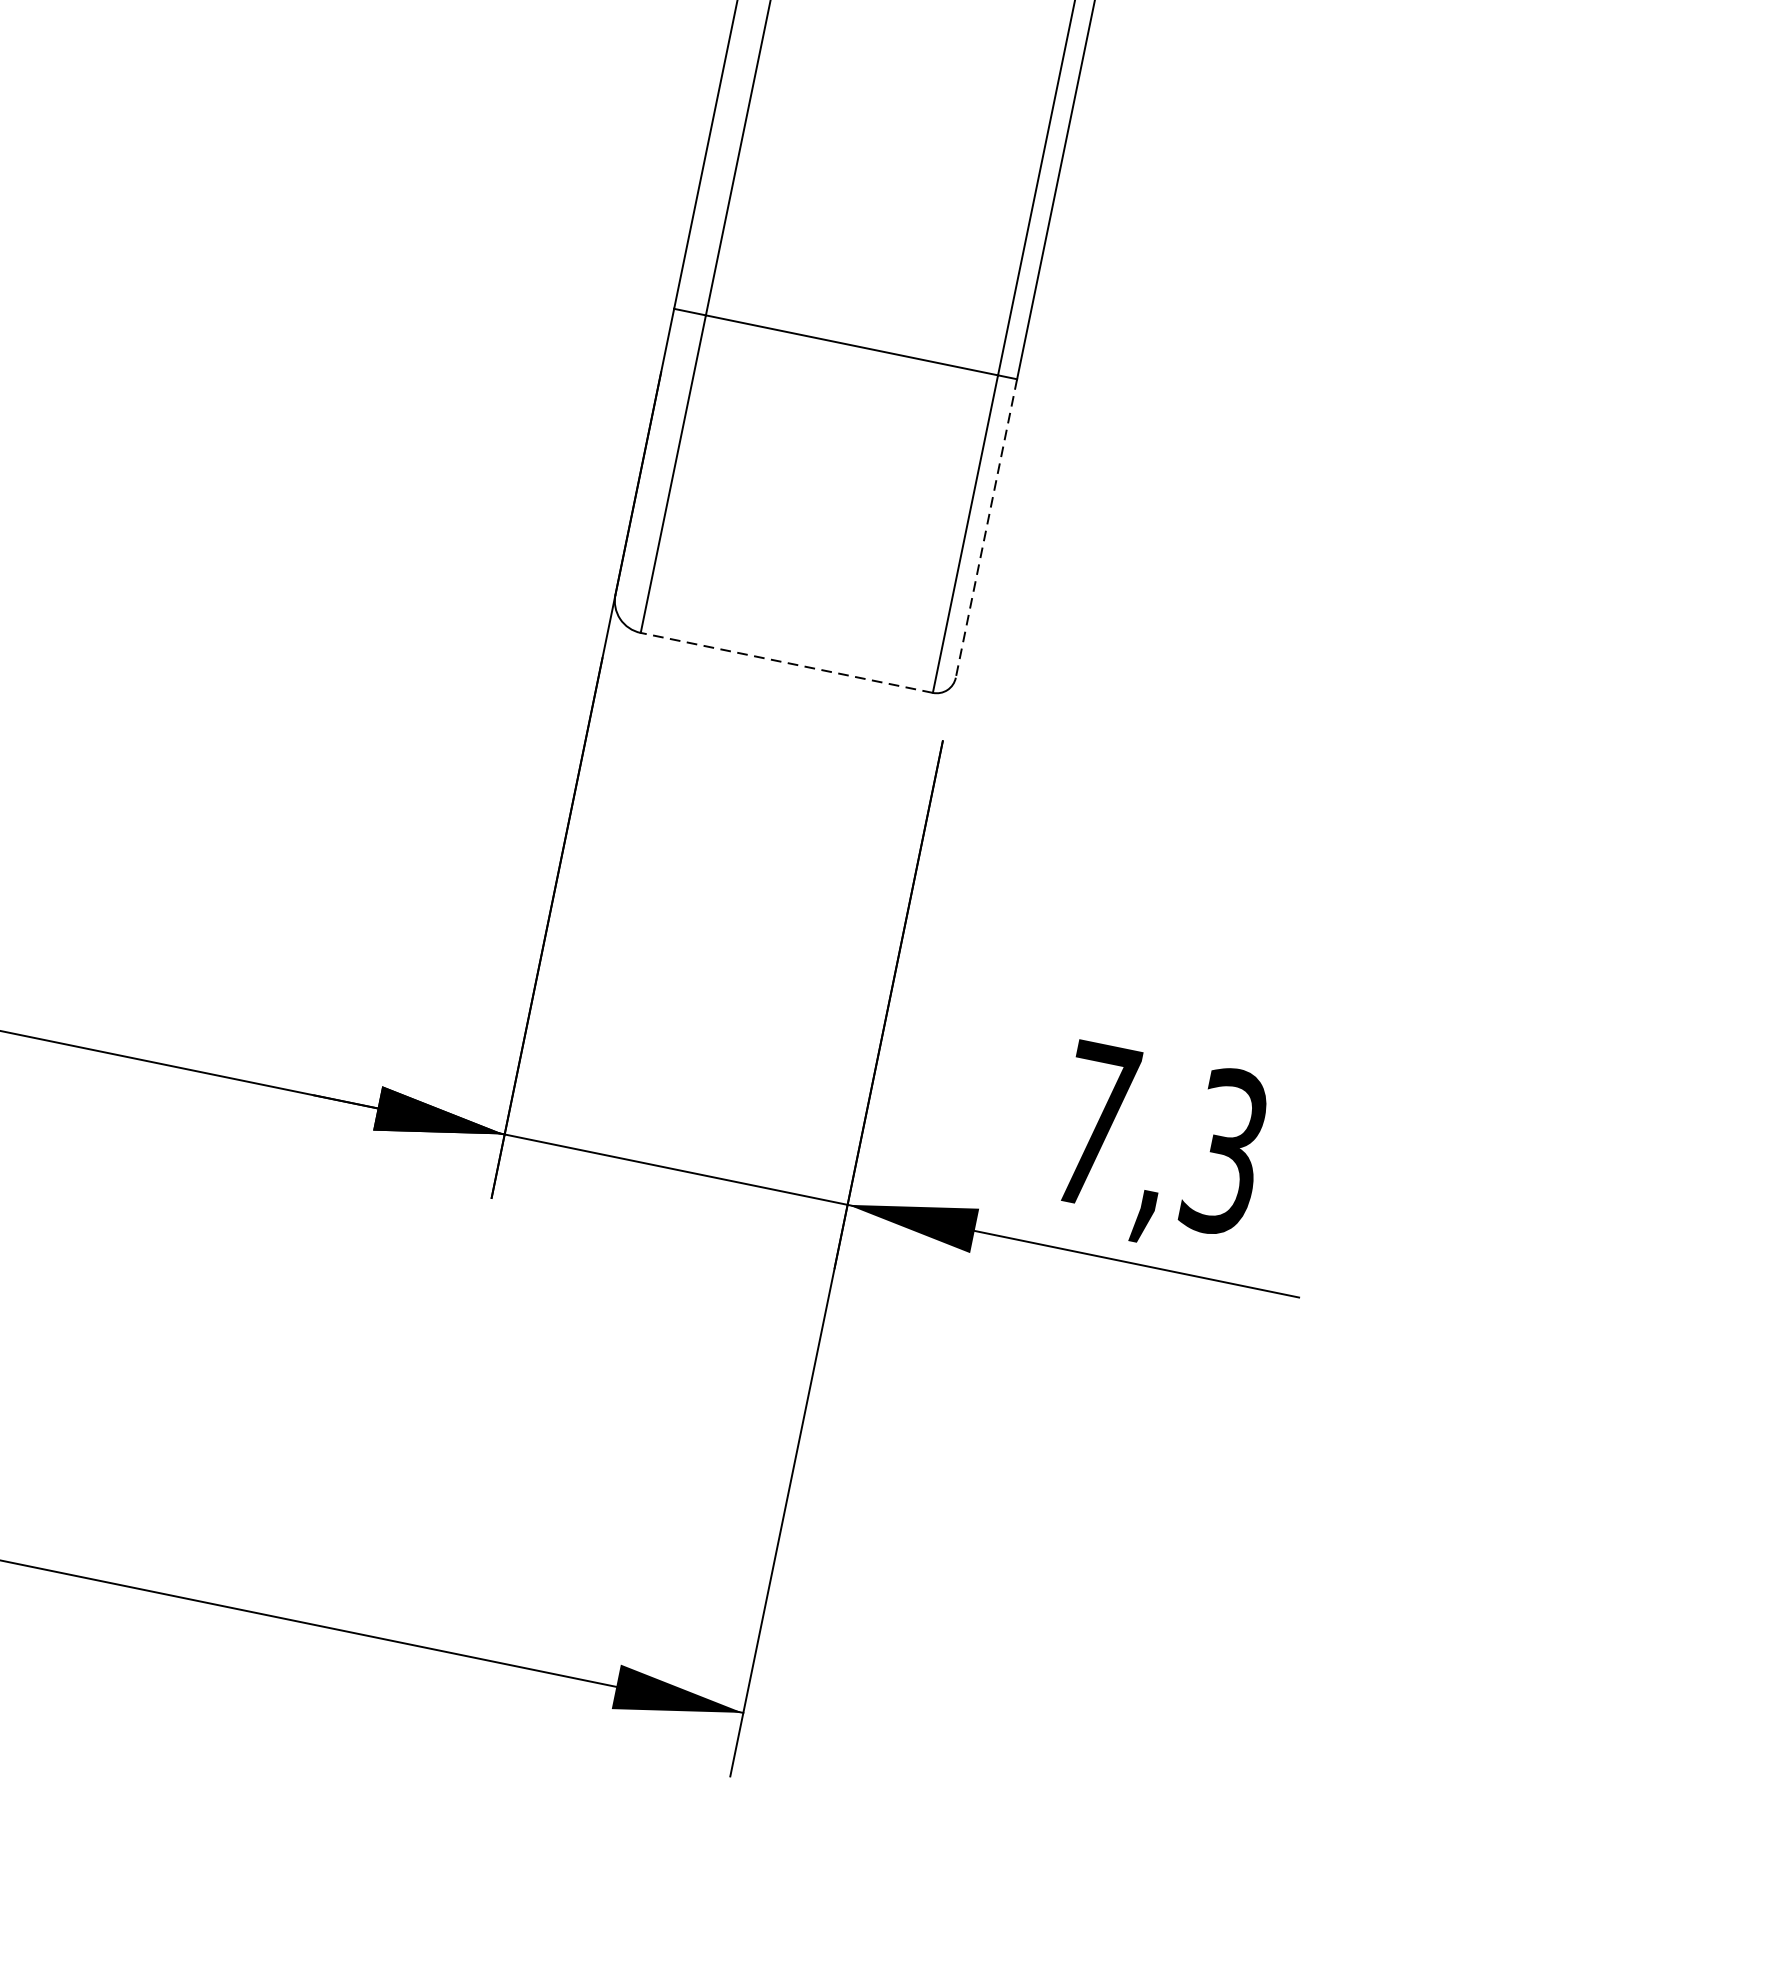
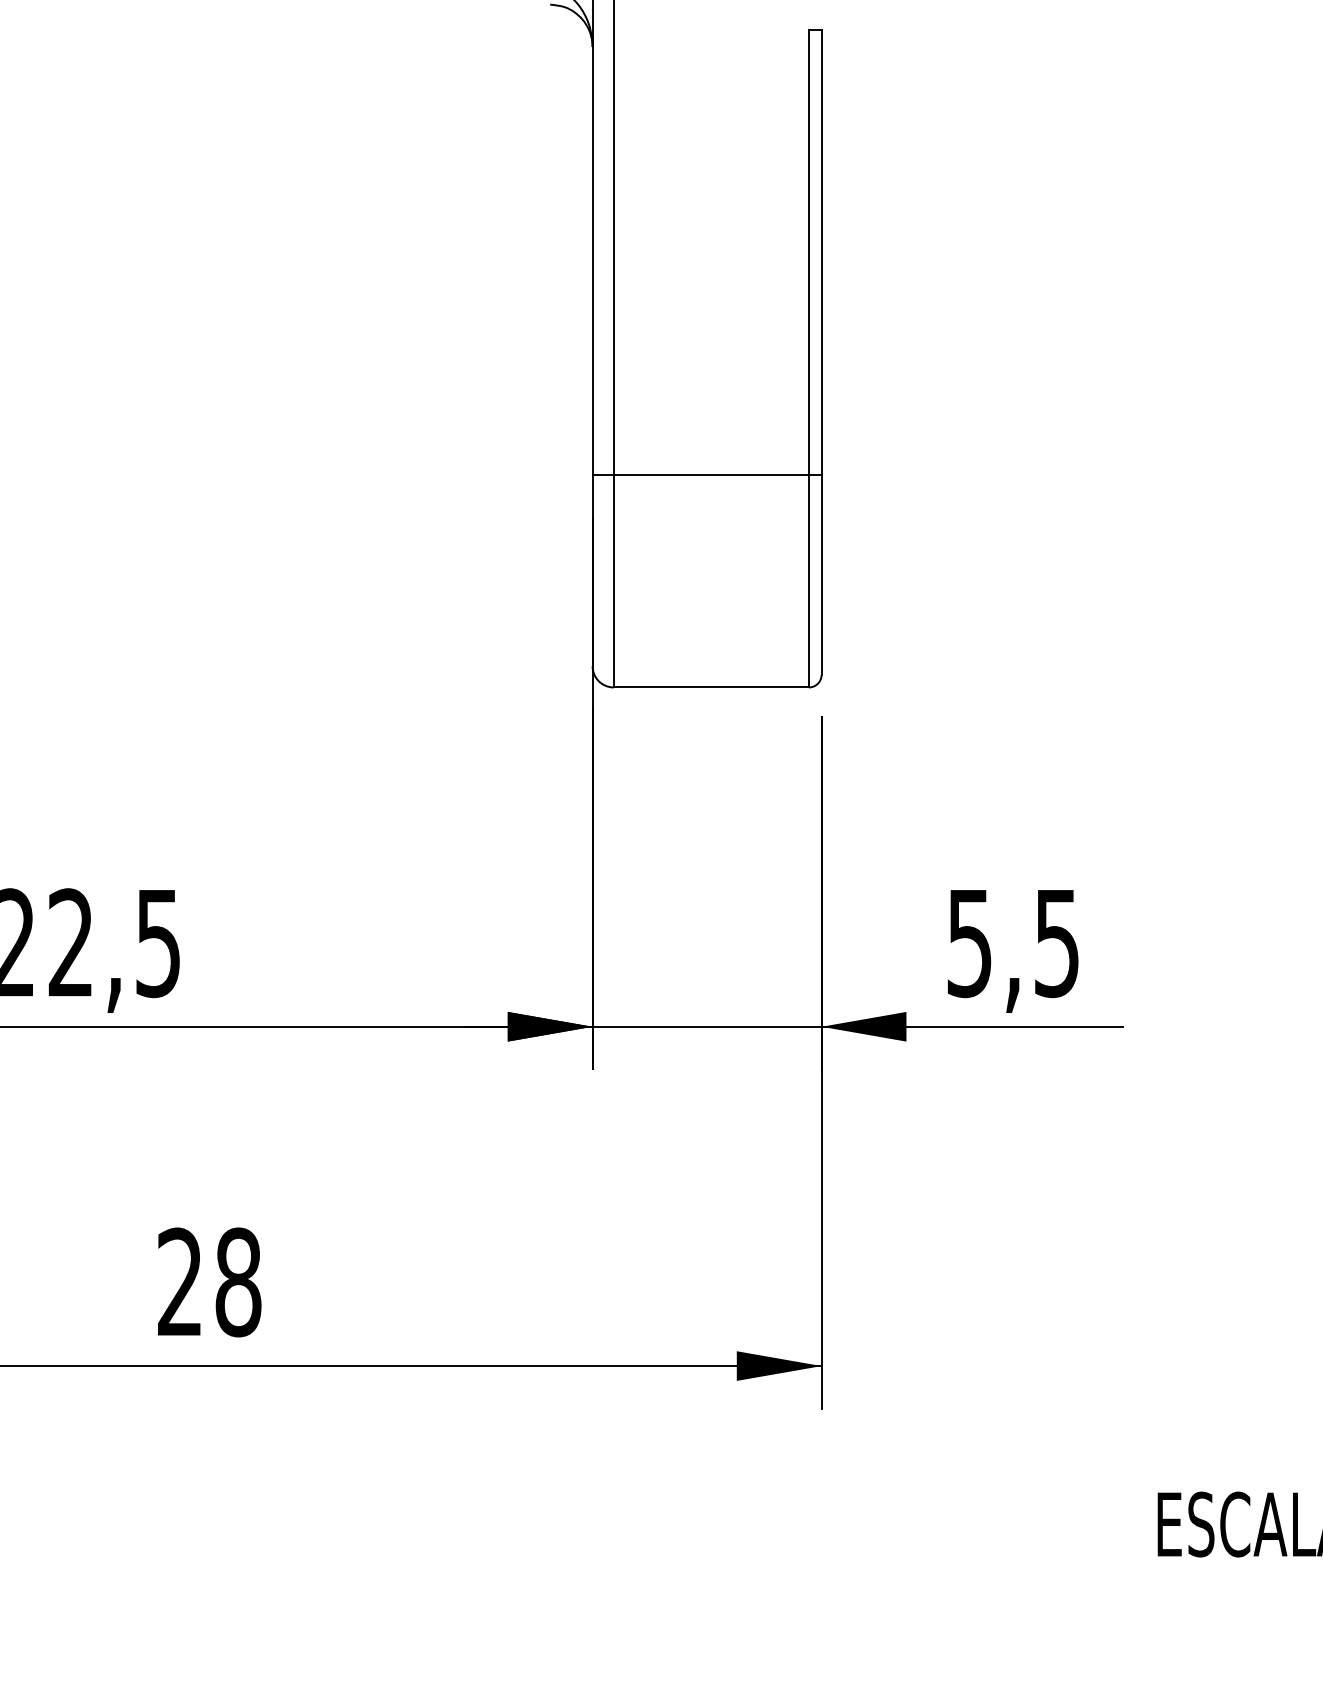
line: (986, 529) -> (821, 575), dashed -> solid
line: (787, 662) -> (711, 687), dashed -> solid
text: (1160, 1139) -> (1013, 943), 7,3 -> 5,5

